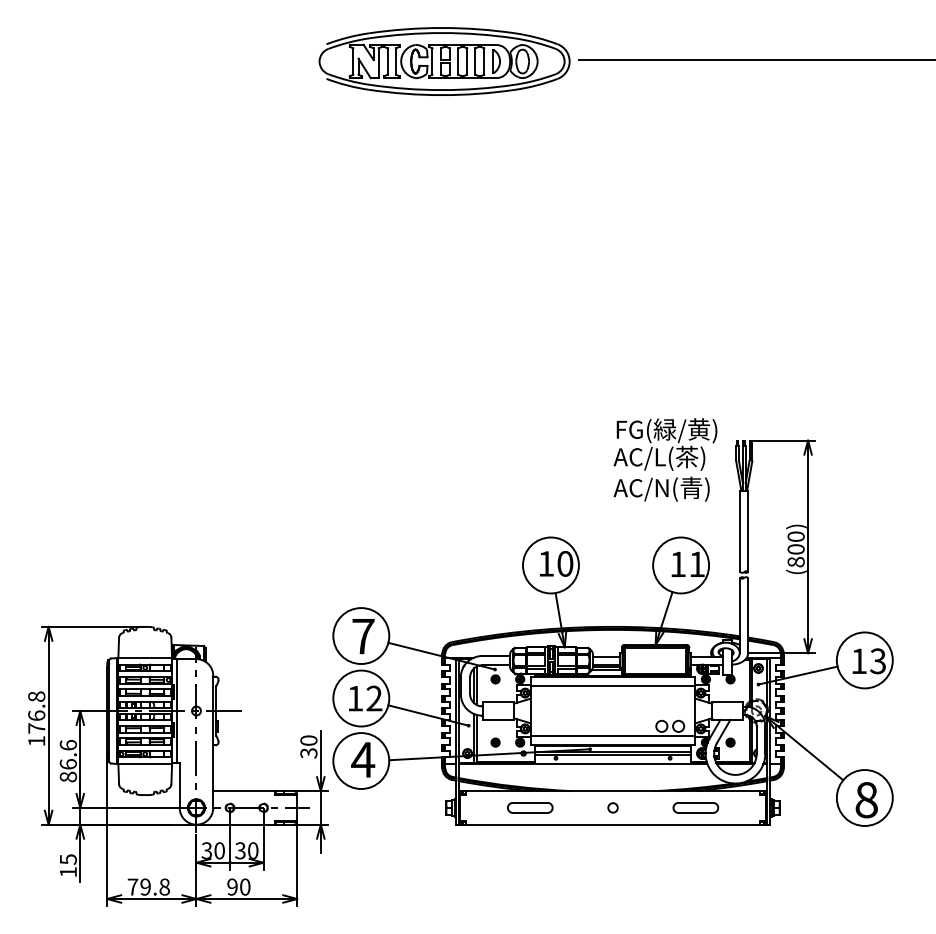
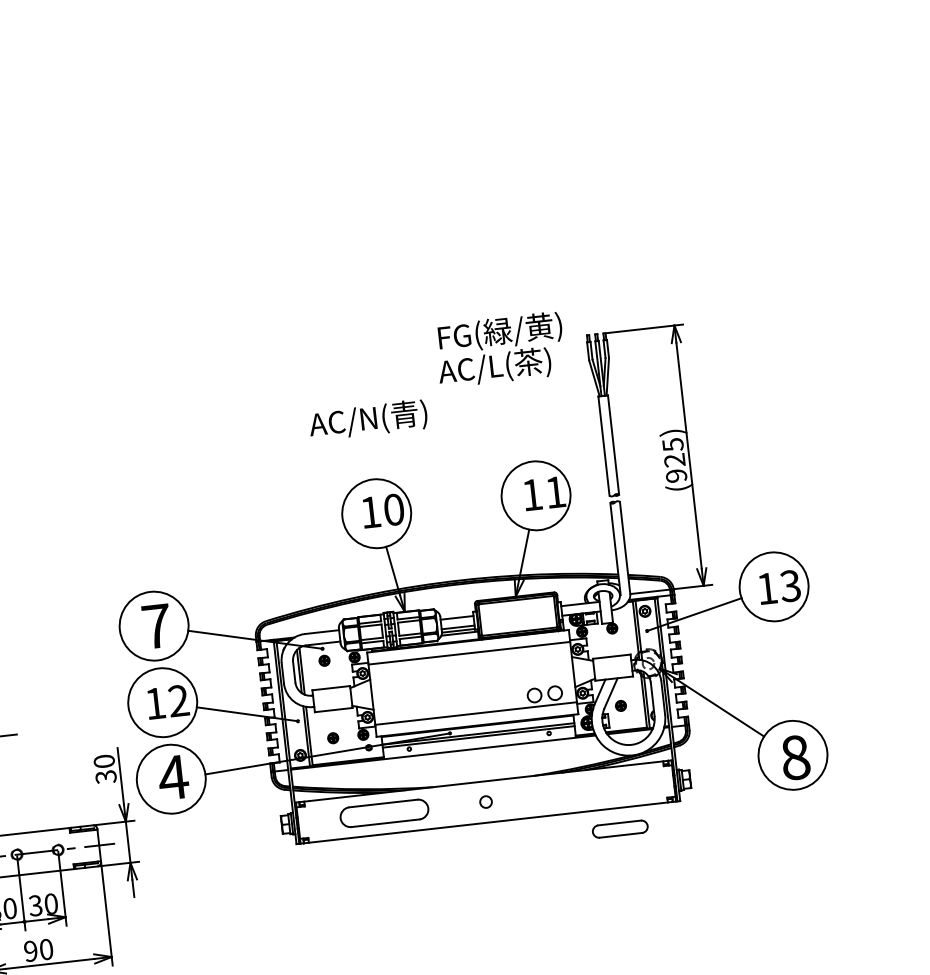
text: (661, 488) -> (368, 419), moved
text: (795, 549) -> (673, 460), (800) -> (925)
part: (530, 807) -> (384, 812), size x1.6
part: (695, 807) -> (619, 828), moved

